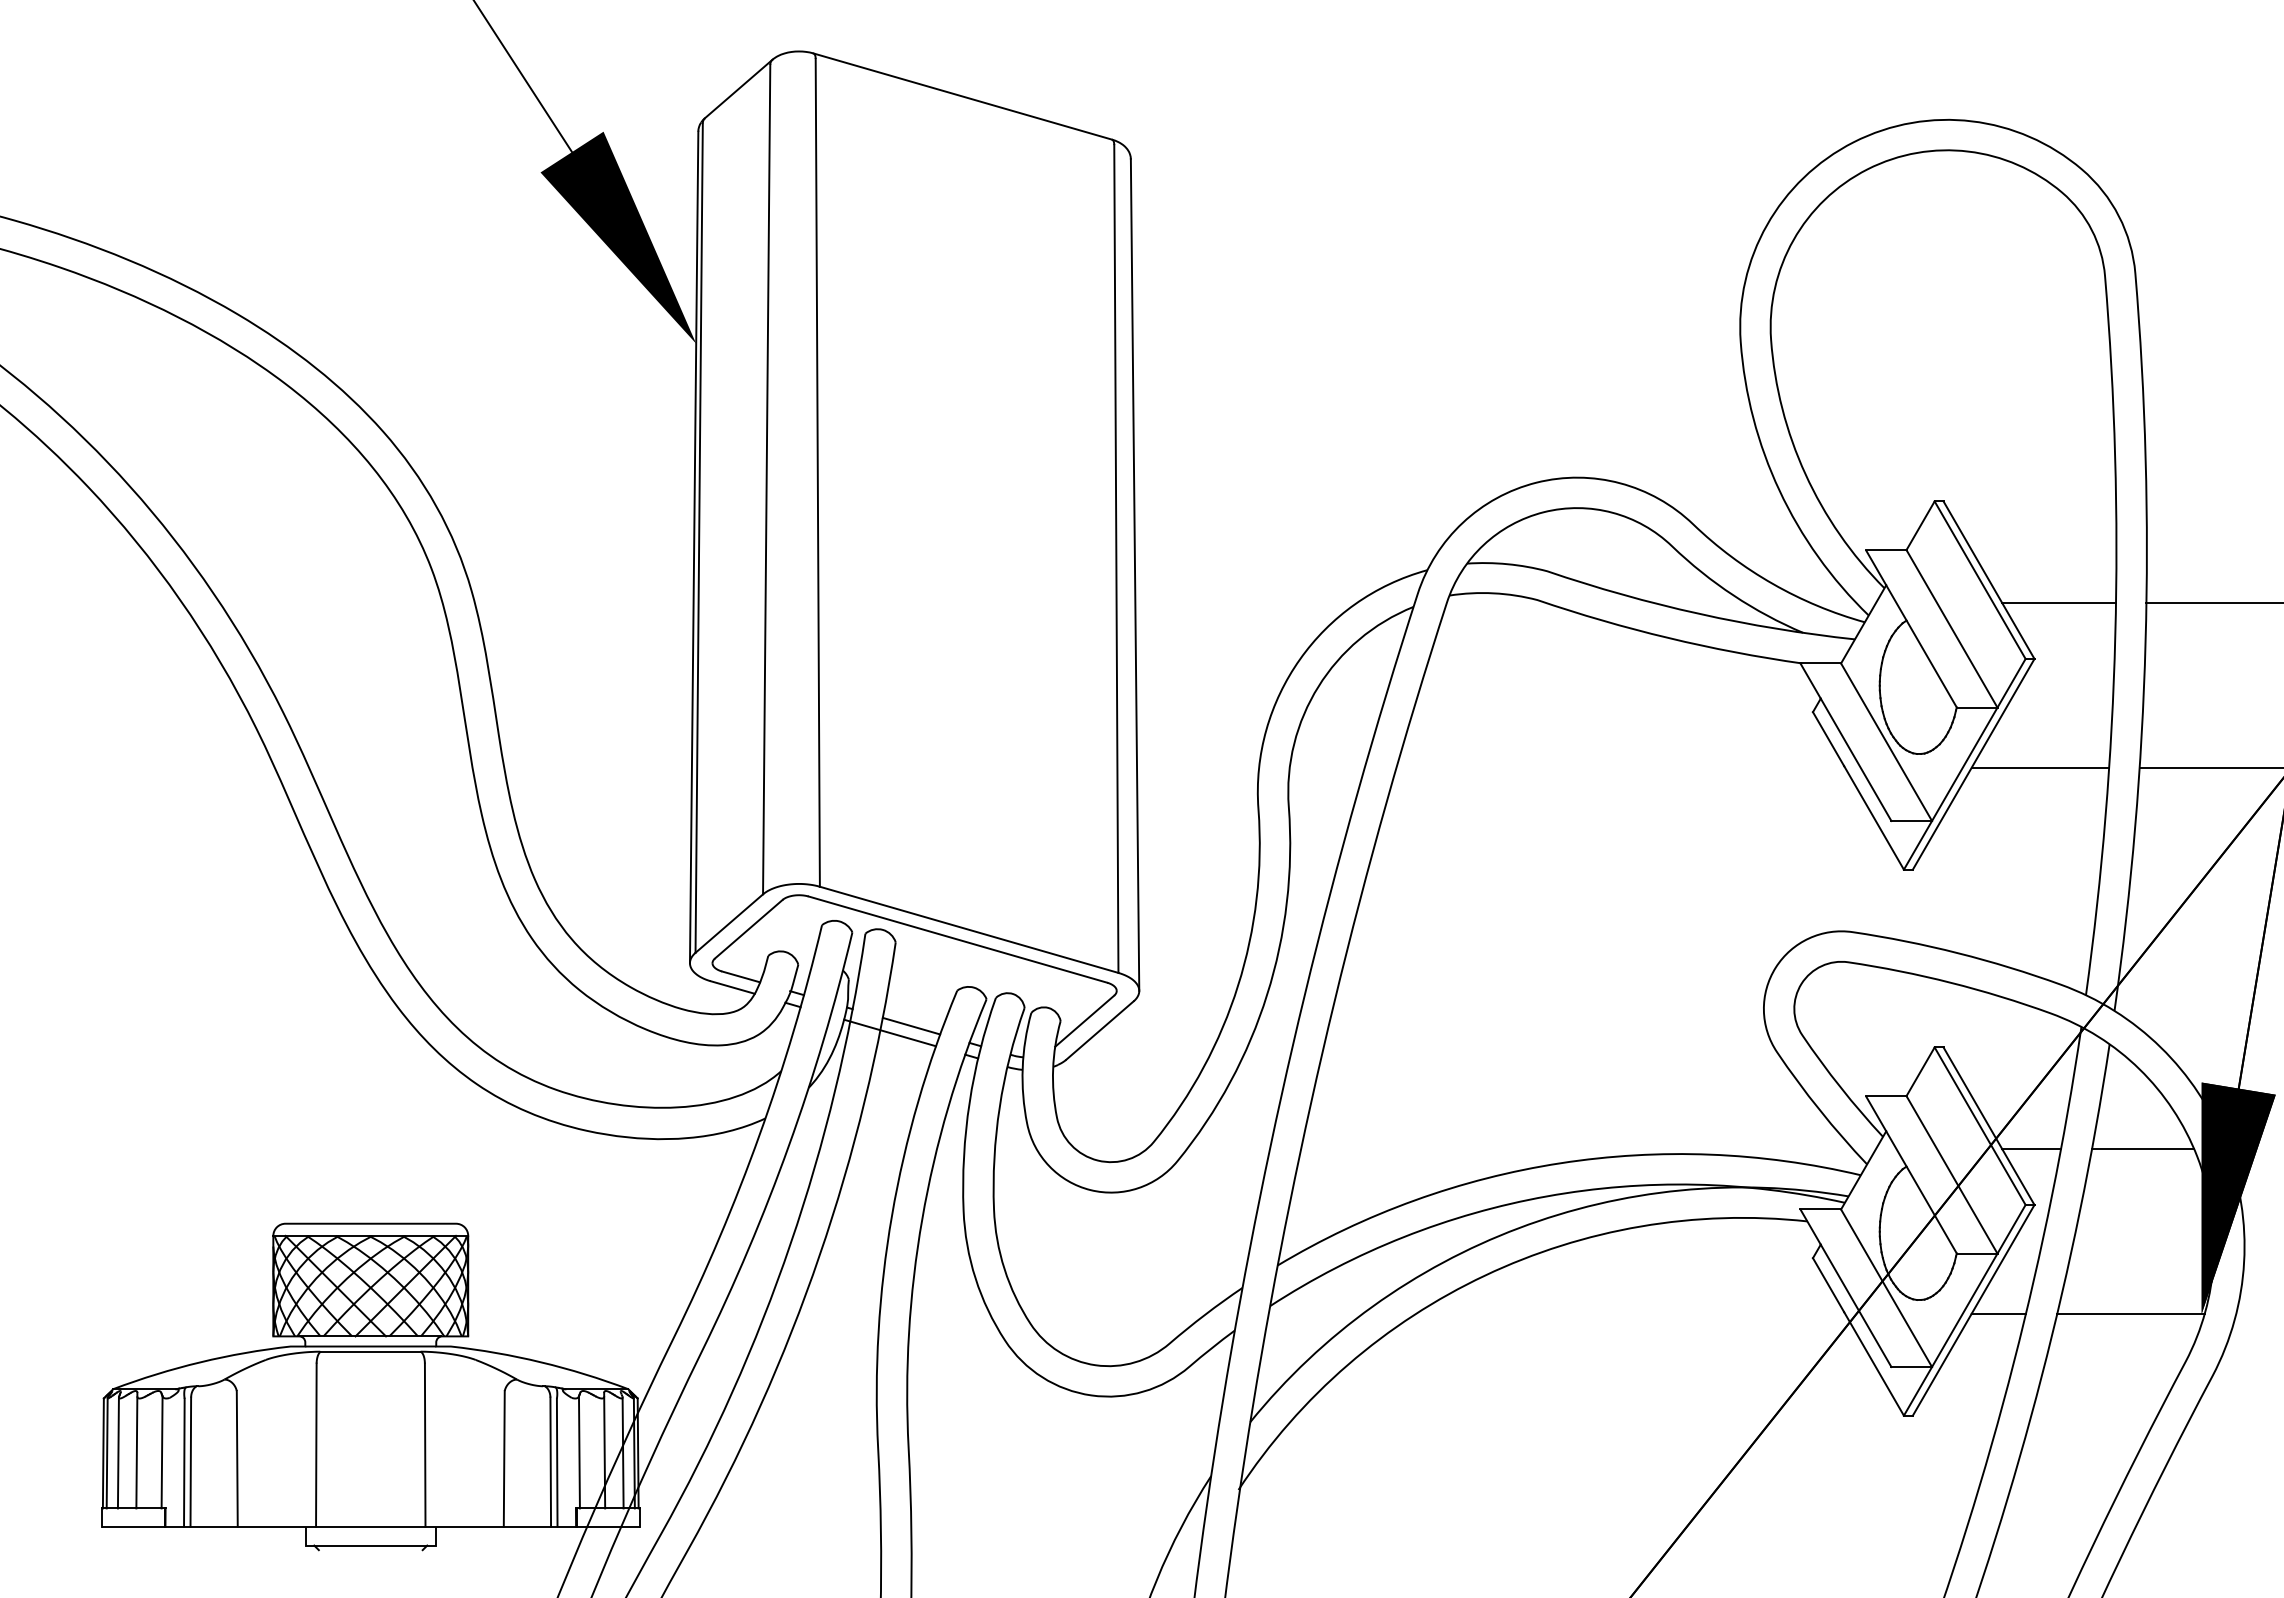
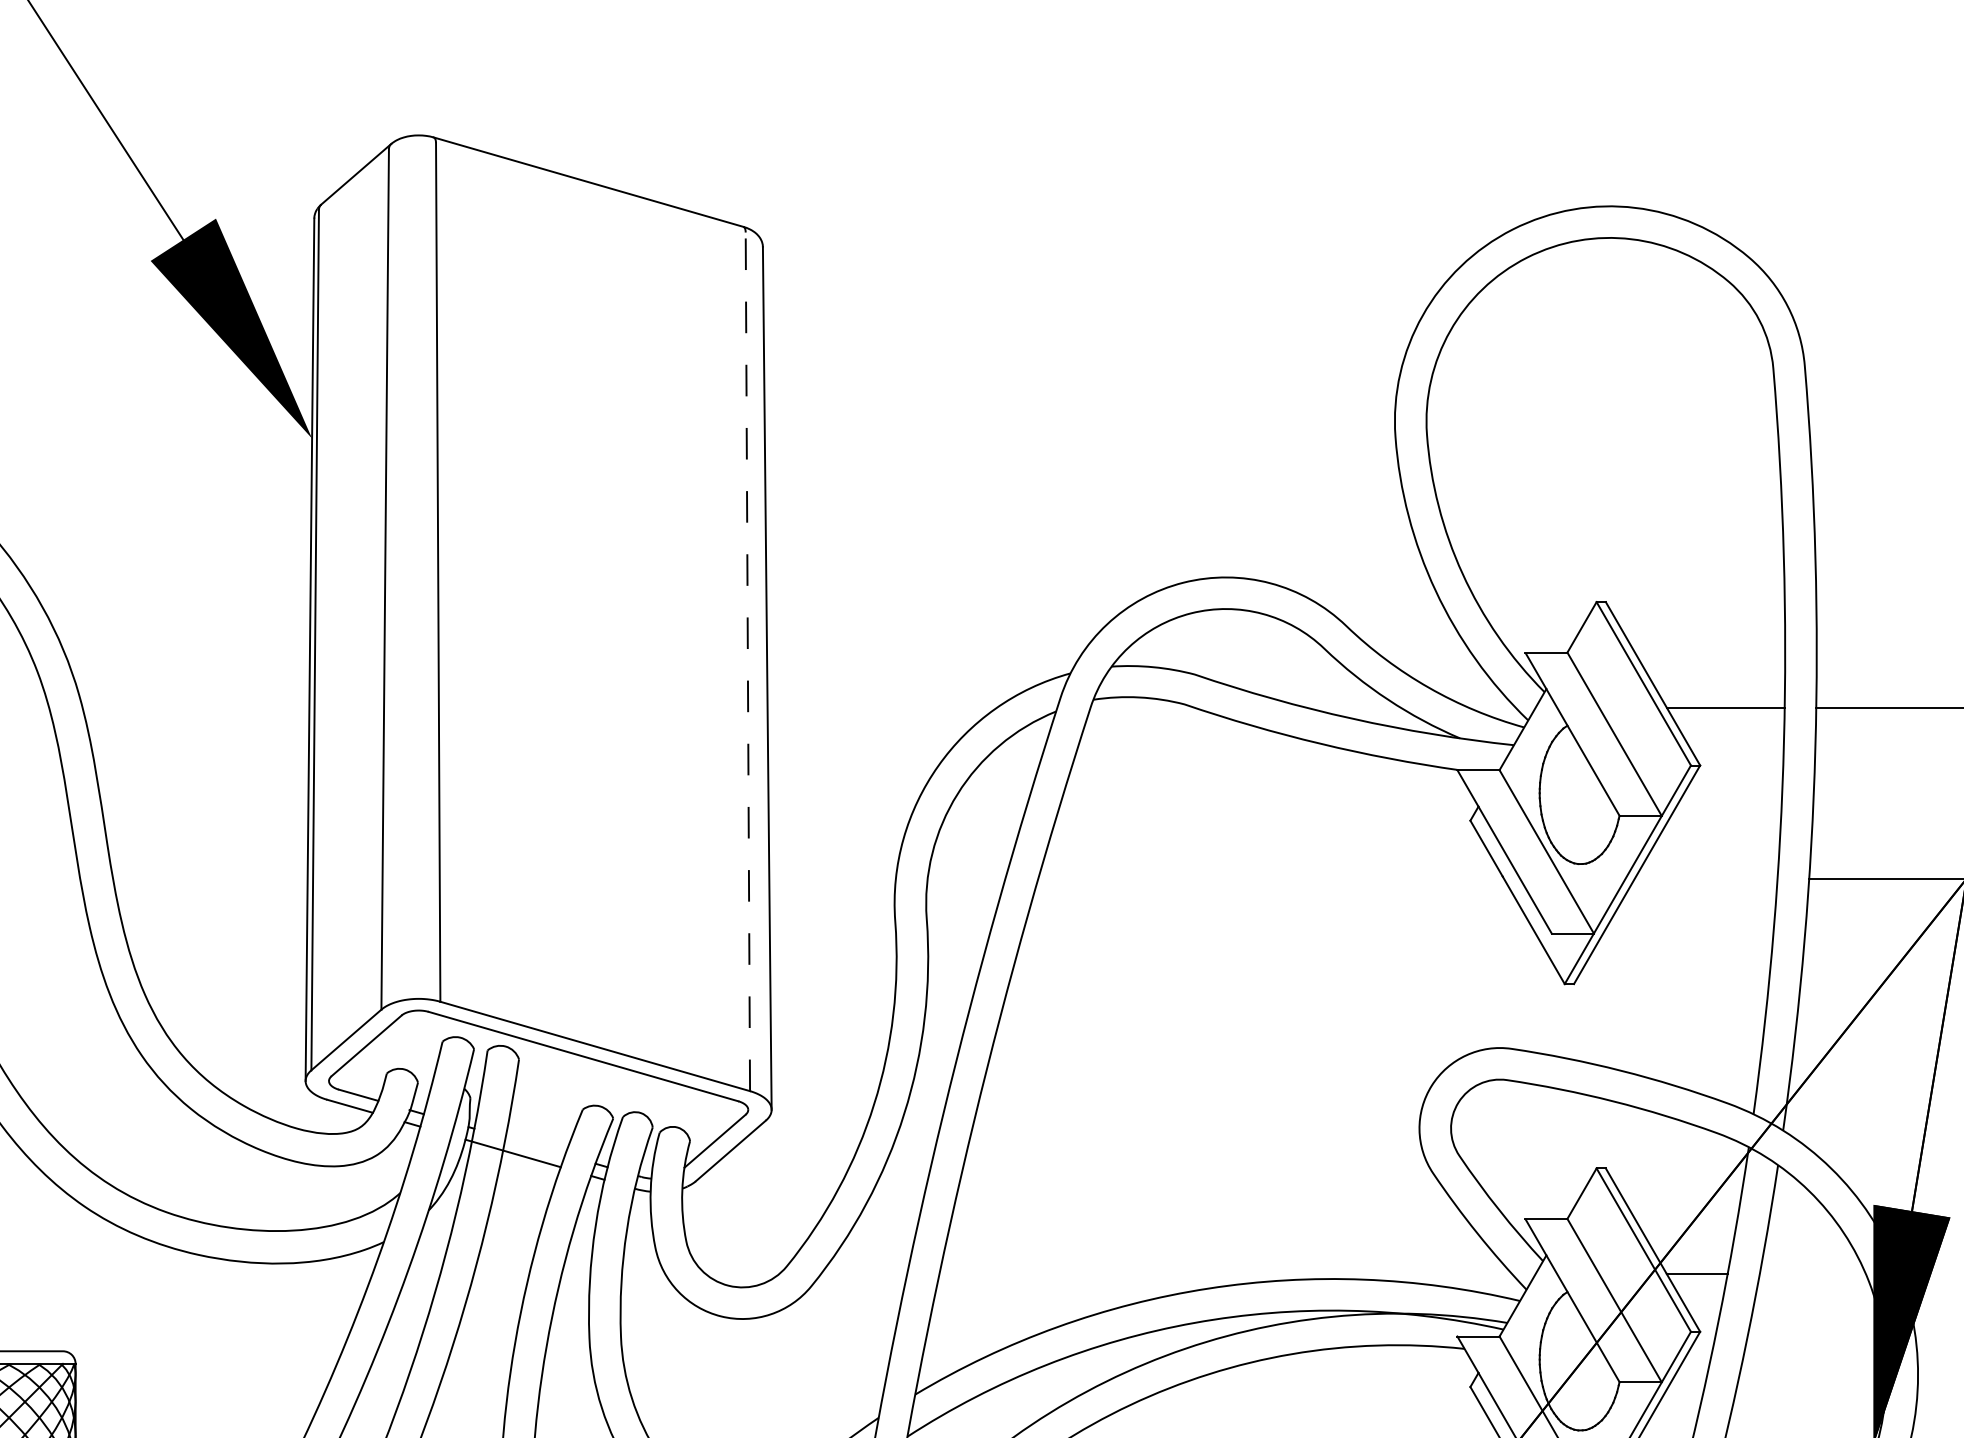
line: (1116, 559) -> (748, 662), solid -> dashed
line: (2040, 767) -> (1706, 878), removed
line: (911, 1025) -> (535, 1145), removed
line: (2143, 1149) -> (1813, 1274), removed

